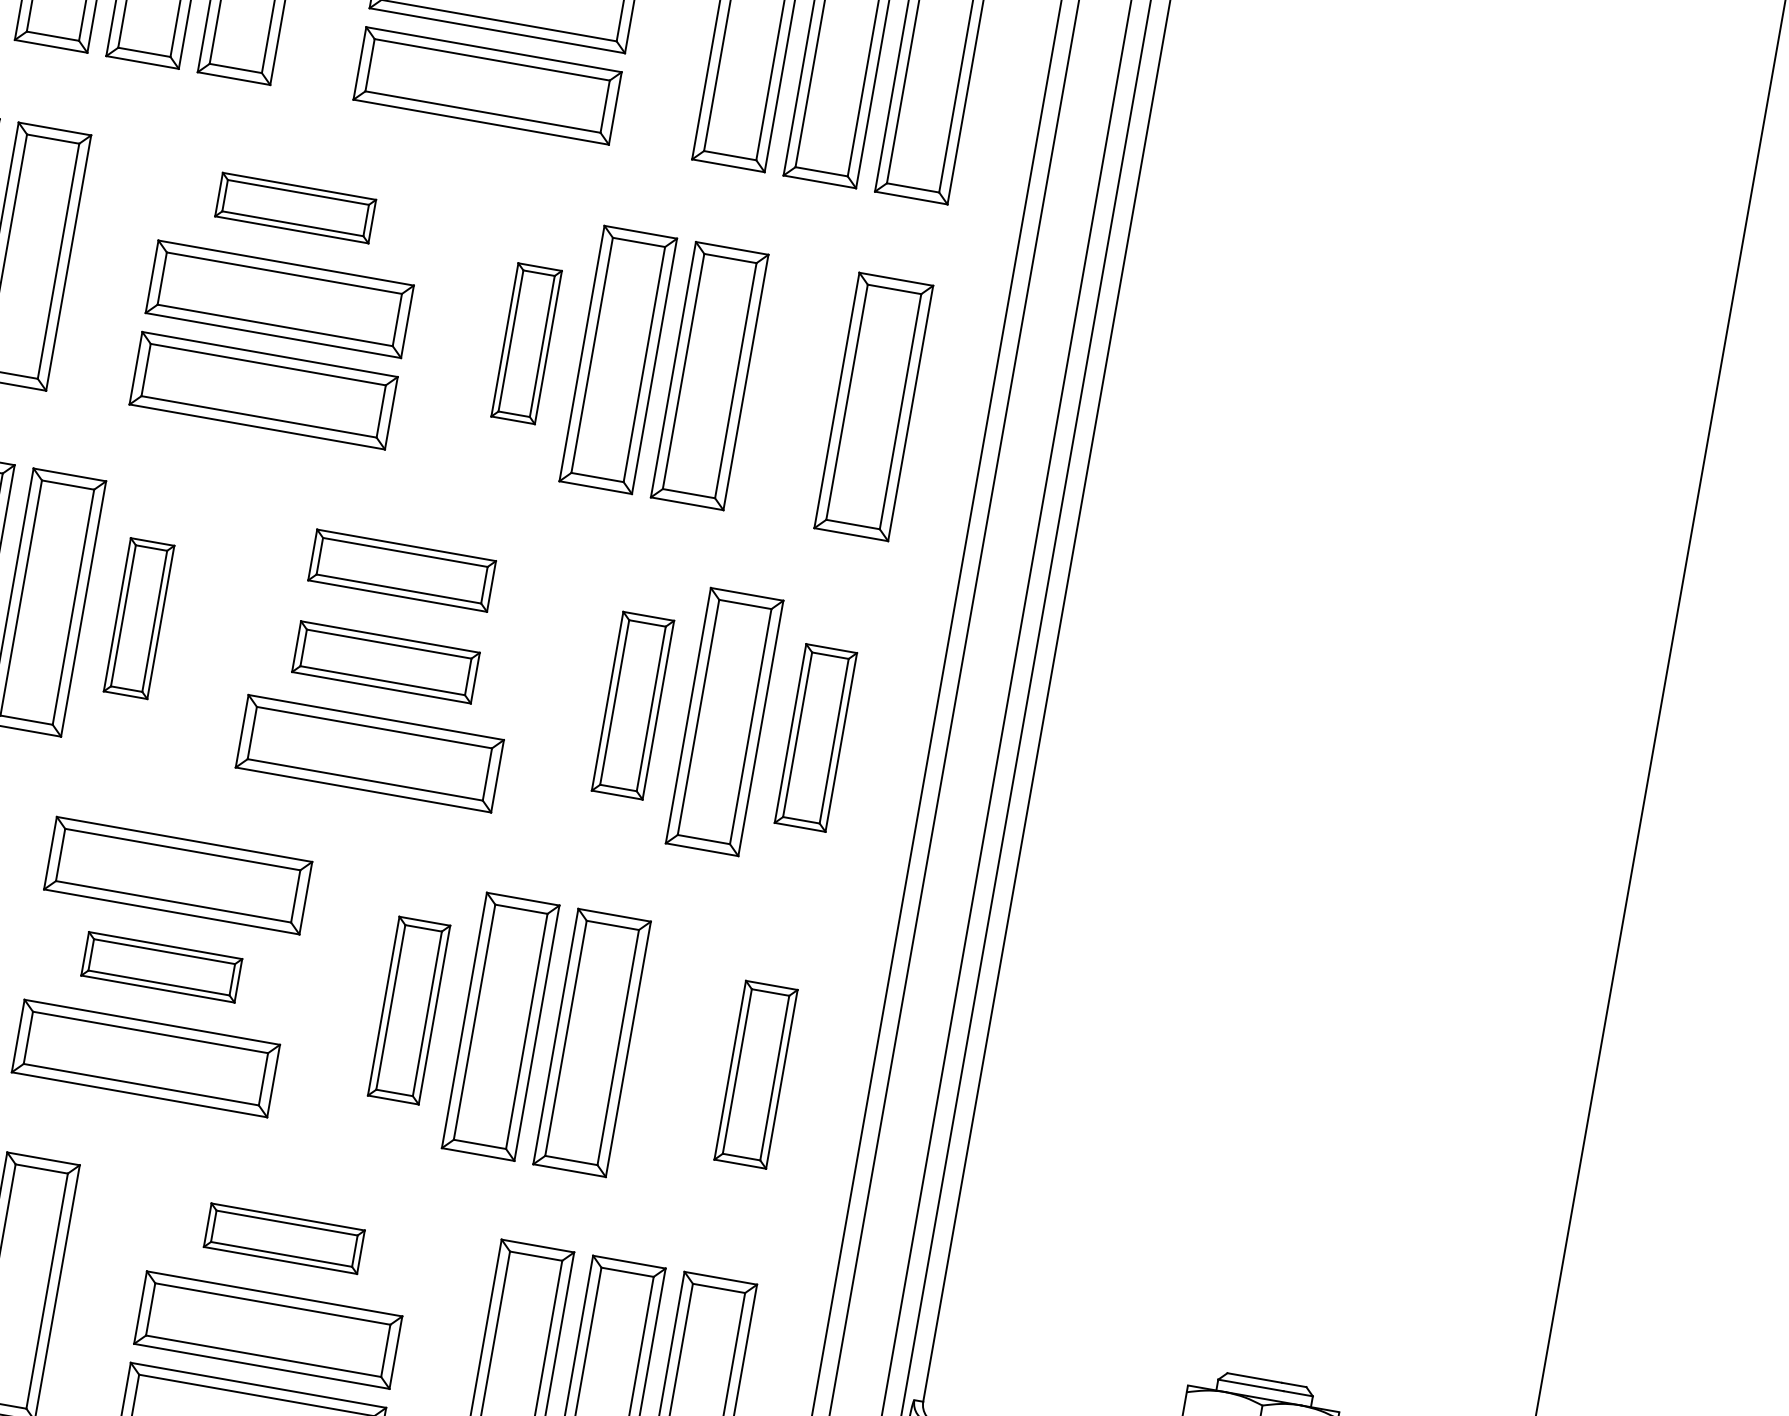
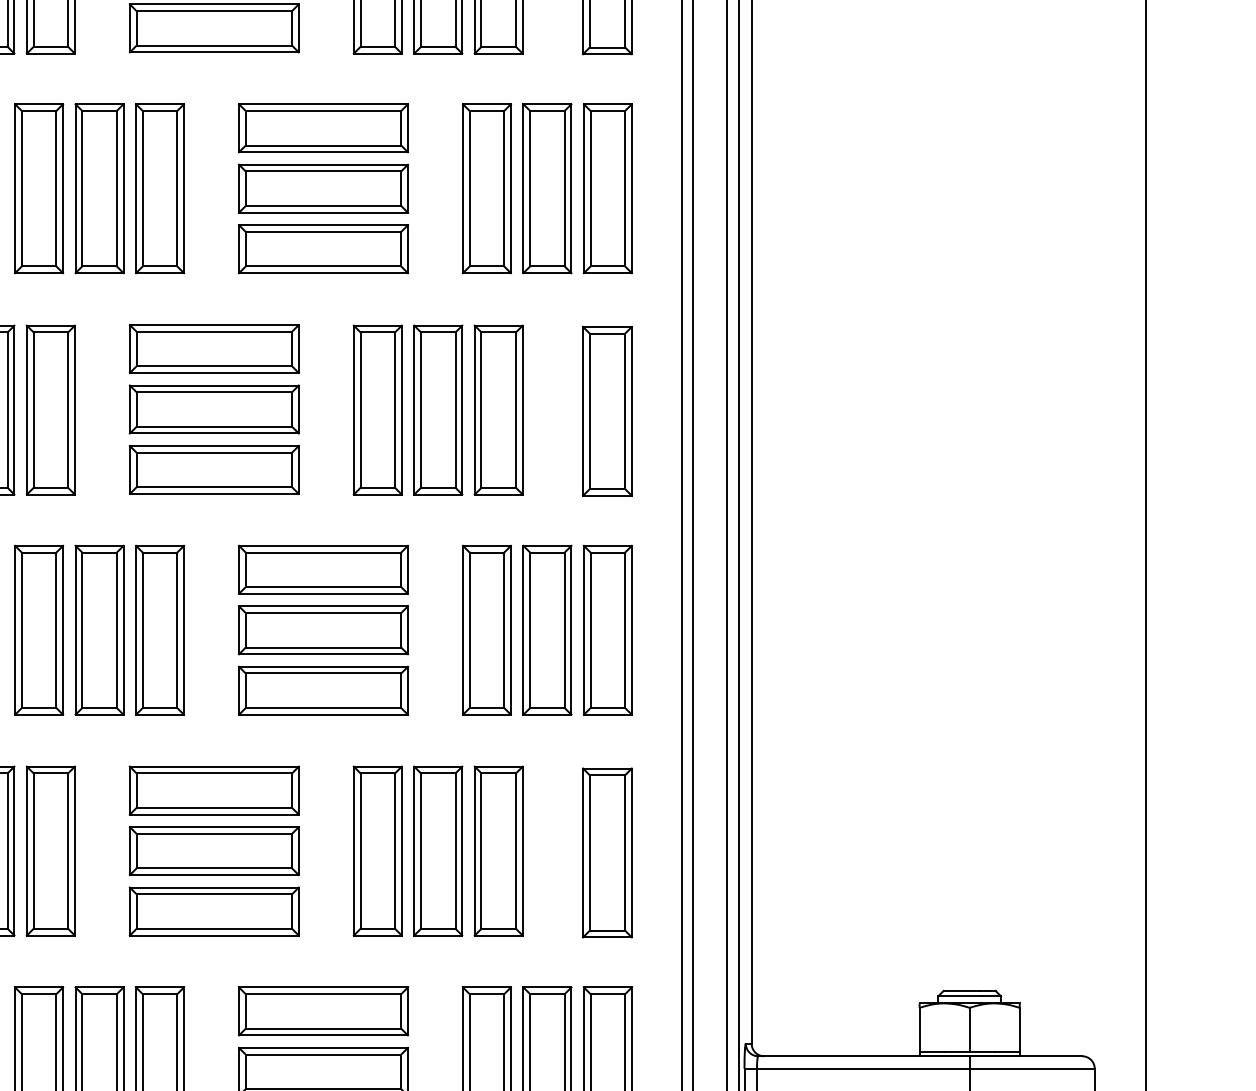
part: (294, 208) -> (213, 349), size x1.67
part: (526, 342) -> (377, 409), size x1.67
part: (402, 570) -> (323, 569), size x1.43
part: (139, 617) -> (160, 629), size x1.67
part: (385, 662) -> (323, 630), size x1.43
part: (632, 704) -> (486, 629), size x1.43
part: (815, 736) -> (607, 629), size x1.43
part: (160, 967) -> (213, 851), size x1.67
part: (408, 1009) -> (377, 850), size x1.43
part: (756, 1074) -> (607, 852), size x1.43
part: (284, 1238) -> (323, 1011), size x1.67

